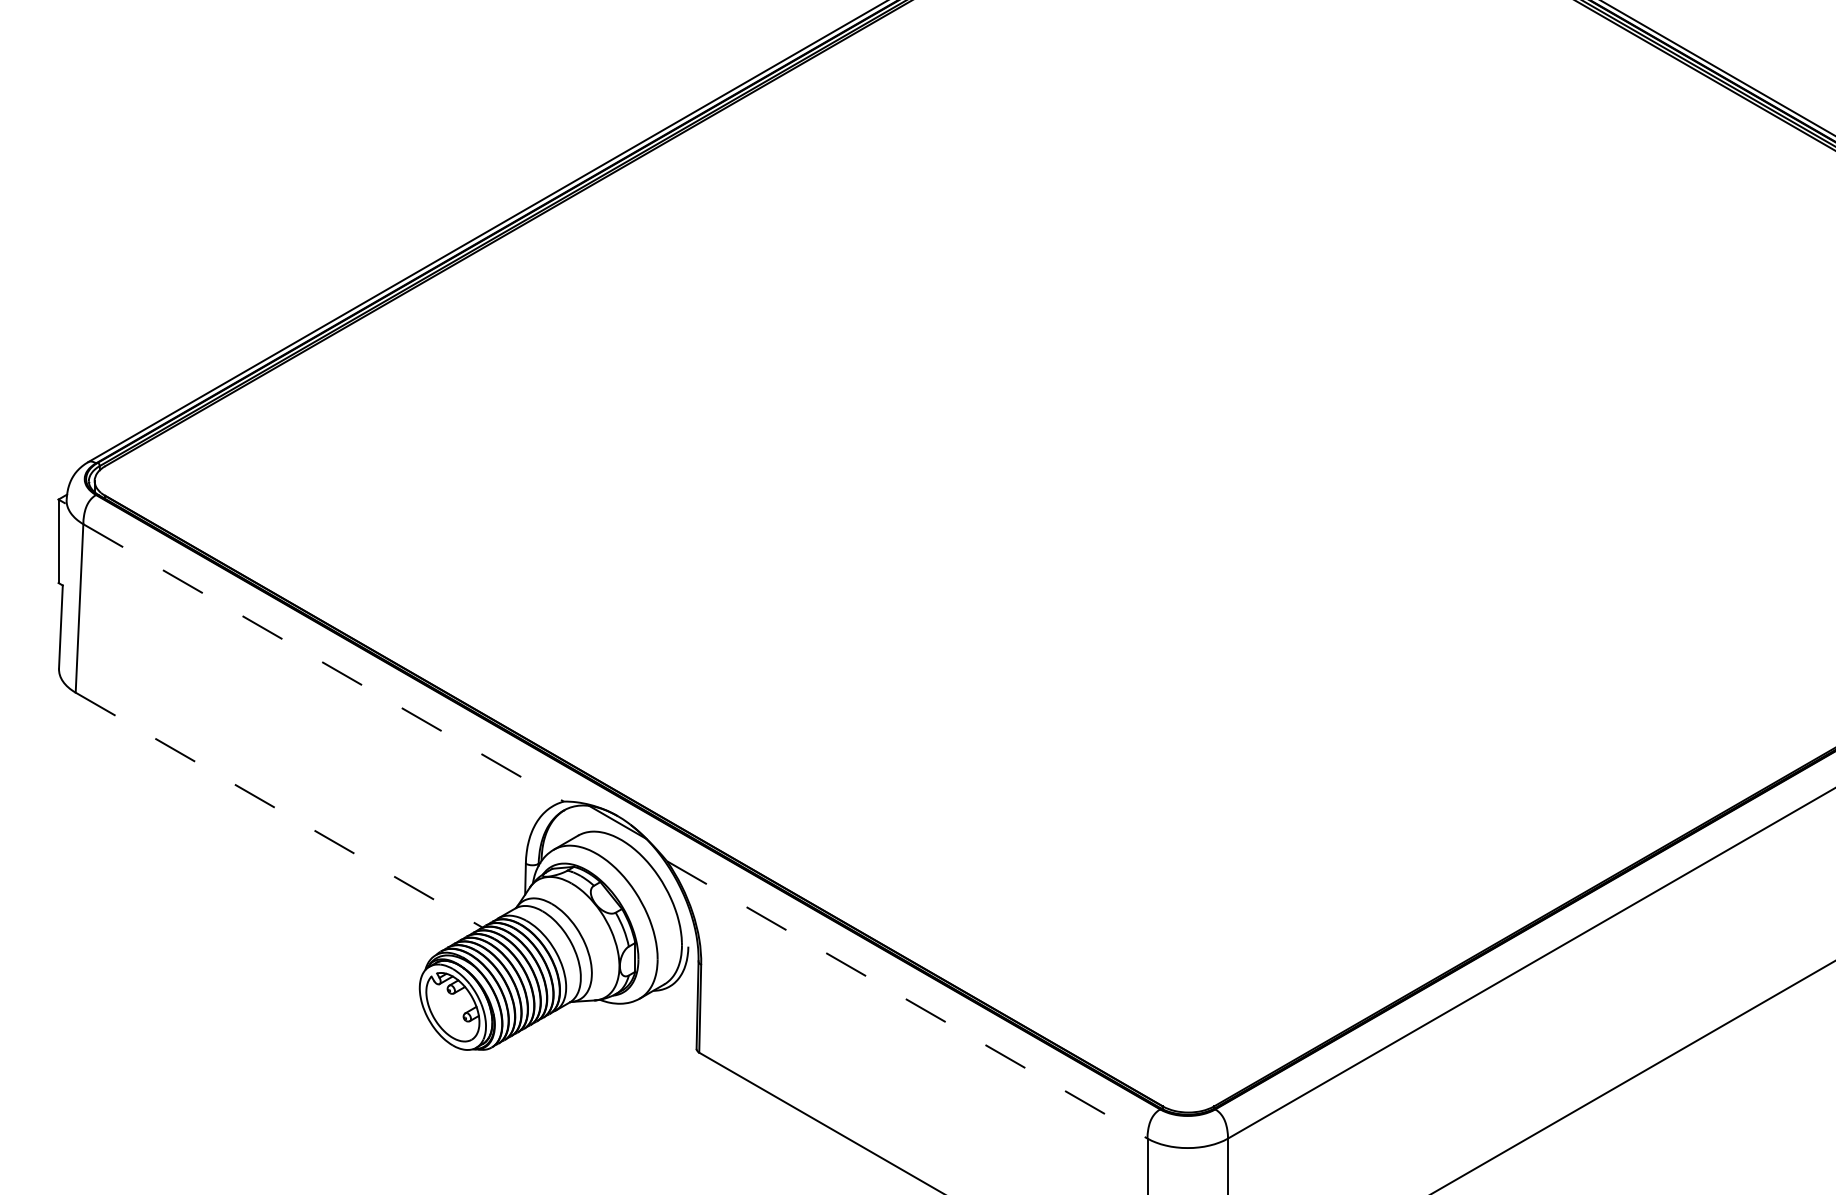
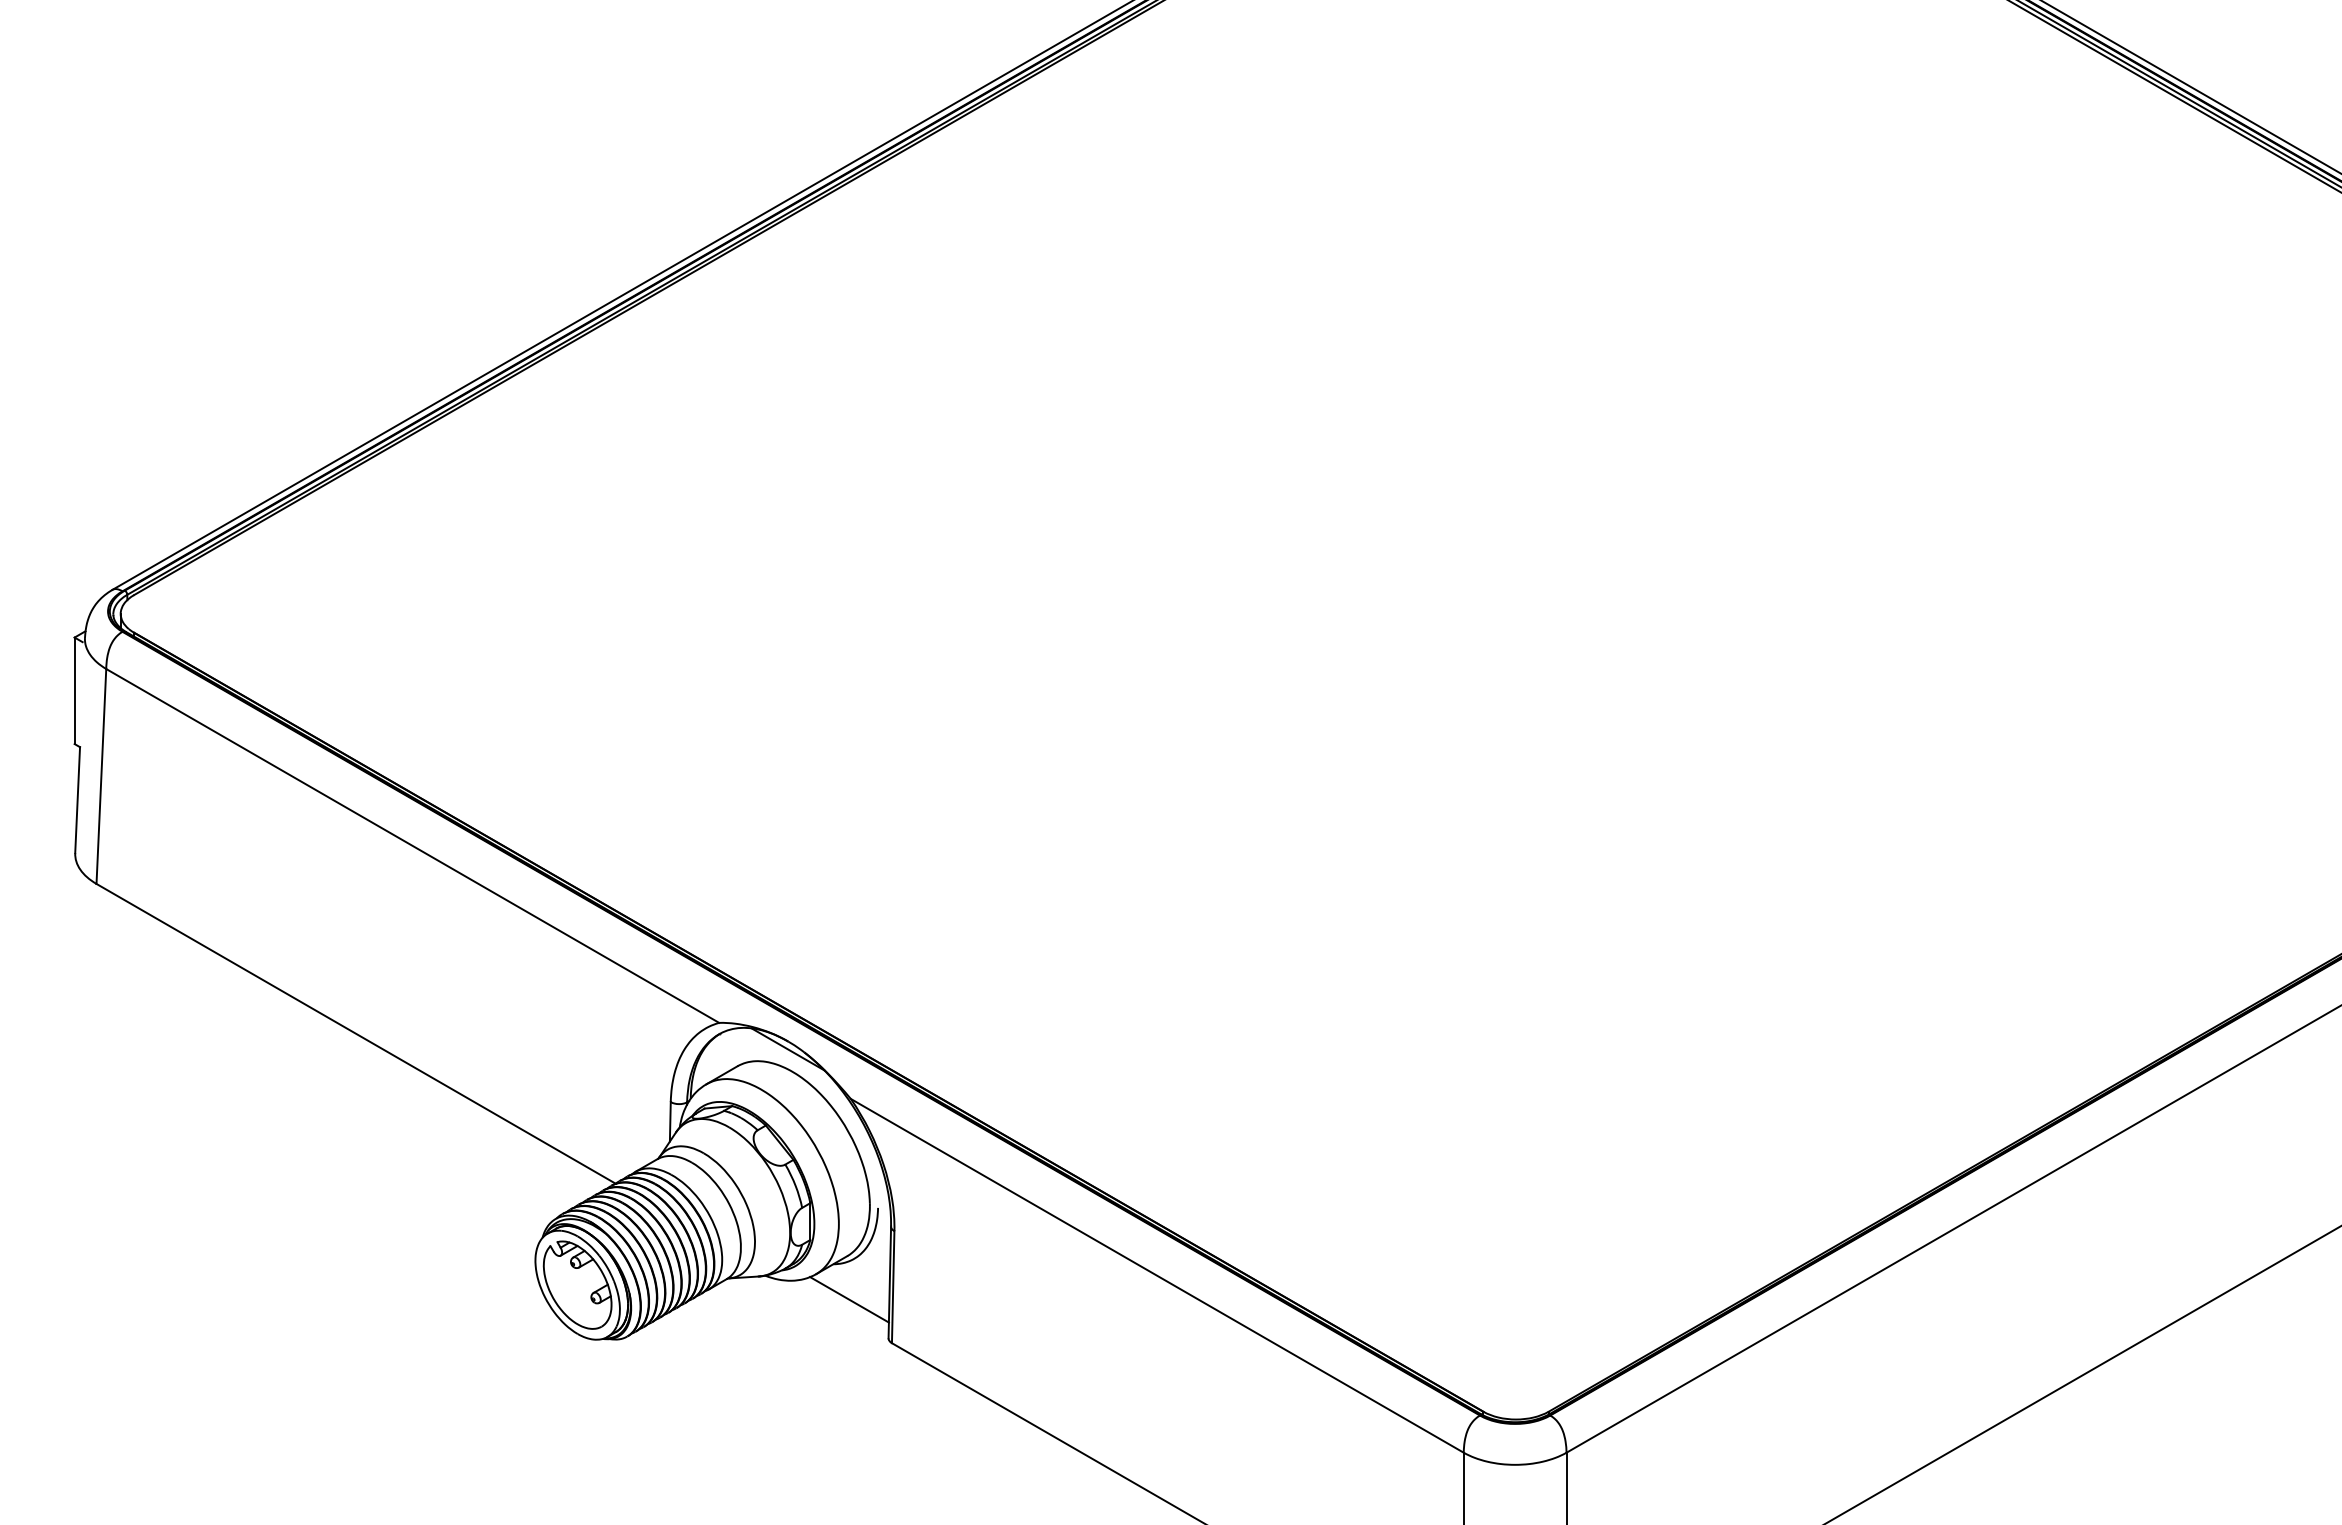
line: (323, 662) -> (412, 845), dashed -> solid
line: (279, 809) -> (356, 1033), dashed -> solid
line: (907, 999) -> (1157, 1275), dashed -> solid
line: (665, 1018) -> (849, 1299), added

